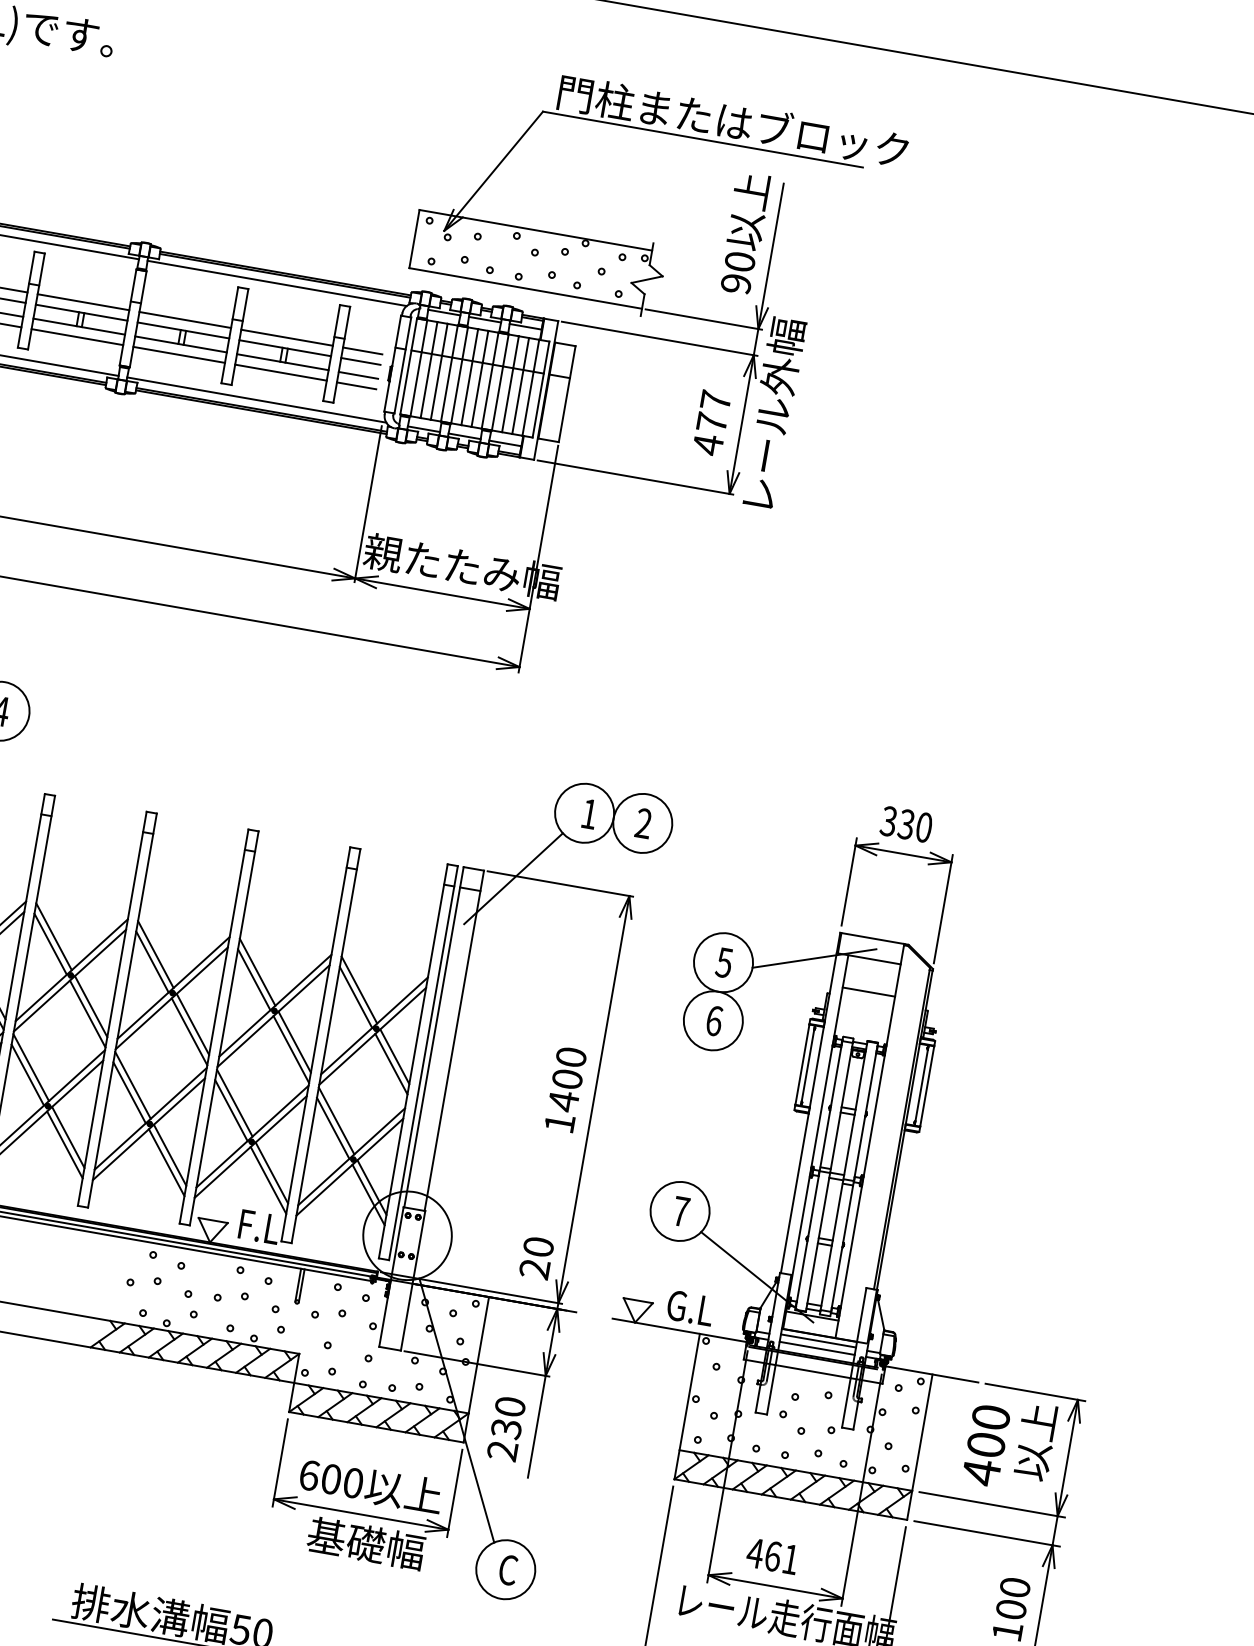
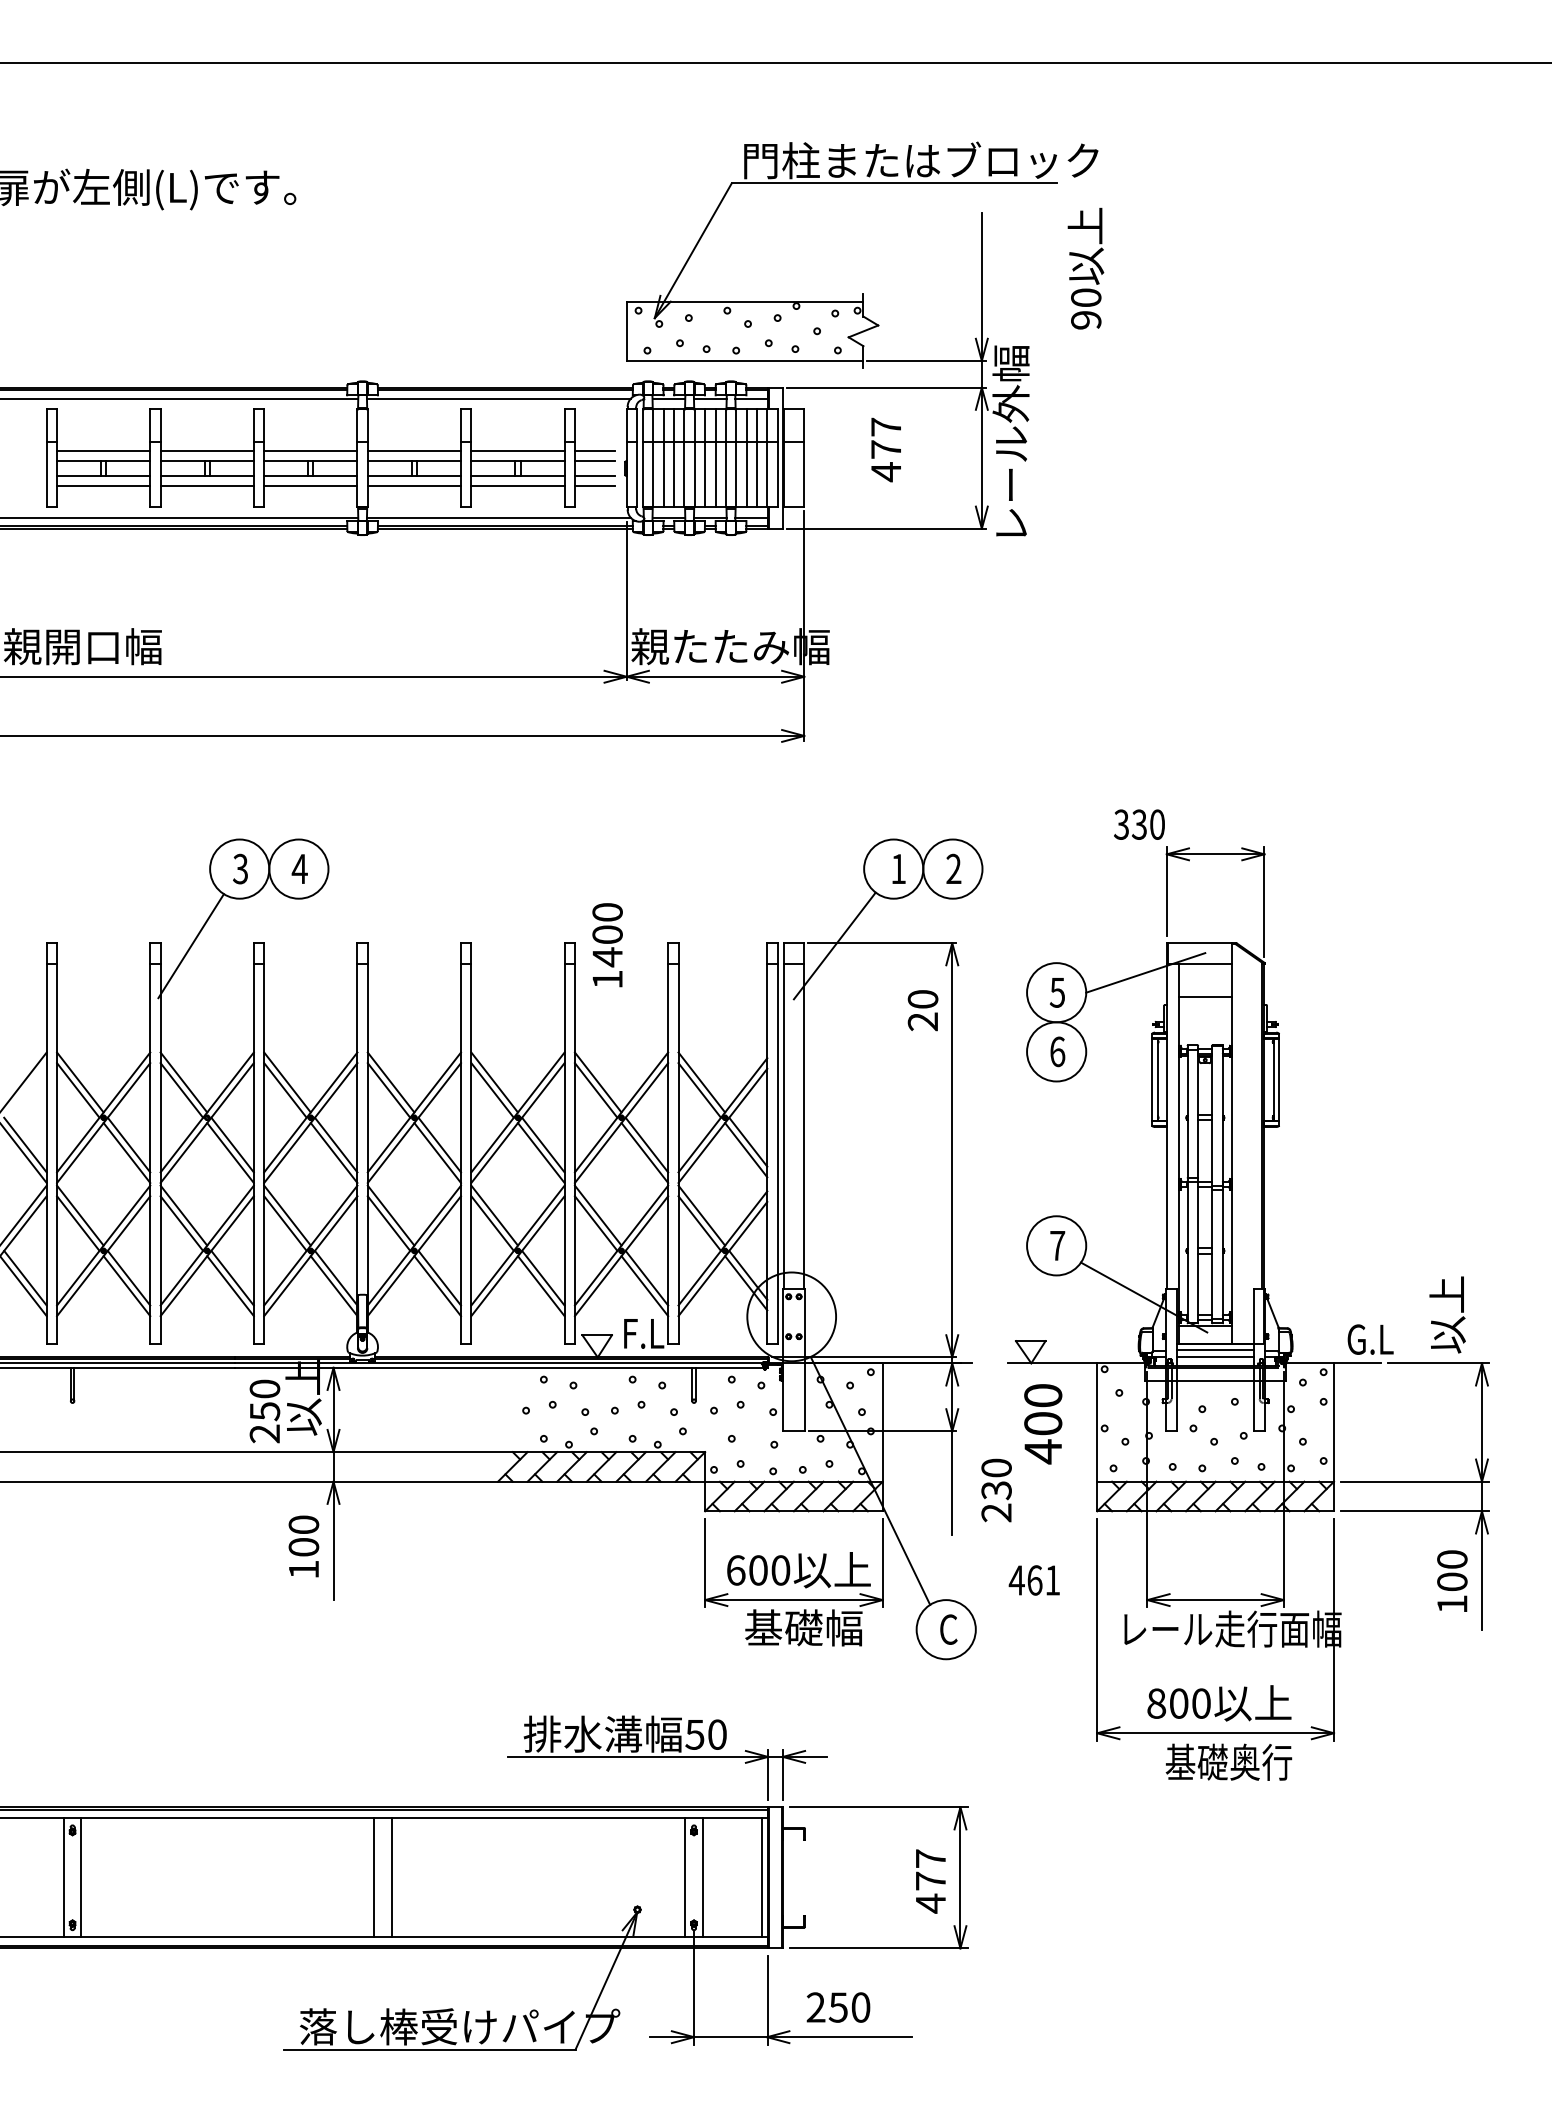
text: (744, 232) -> (1085, 268), moved
text: (711, 422) -> (885, 449), moved
text: (906, 824) -> (1139, 824), moved
text: (565, 1089) -> (607, 945), moved
text: (536, 1257) -> (922, 1010), moved
text: (690, 1308) -> (1370, 1339), moved
text: (506, 1428) -> (996, 1490), moved
text: (1035, 1441) -> (1447, 1314), moved
text: (986, 1445) -> (1043, 1424), moved
text: (771, 1556) -> (1033, 1580), moved

